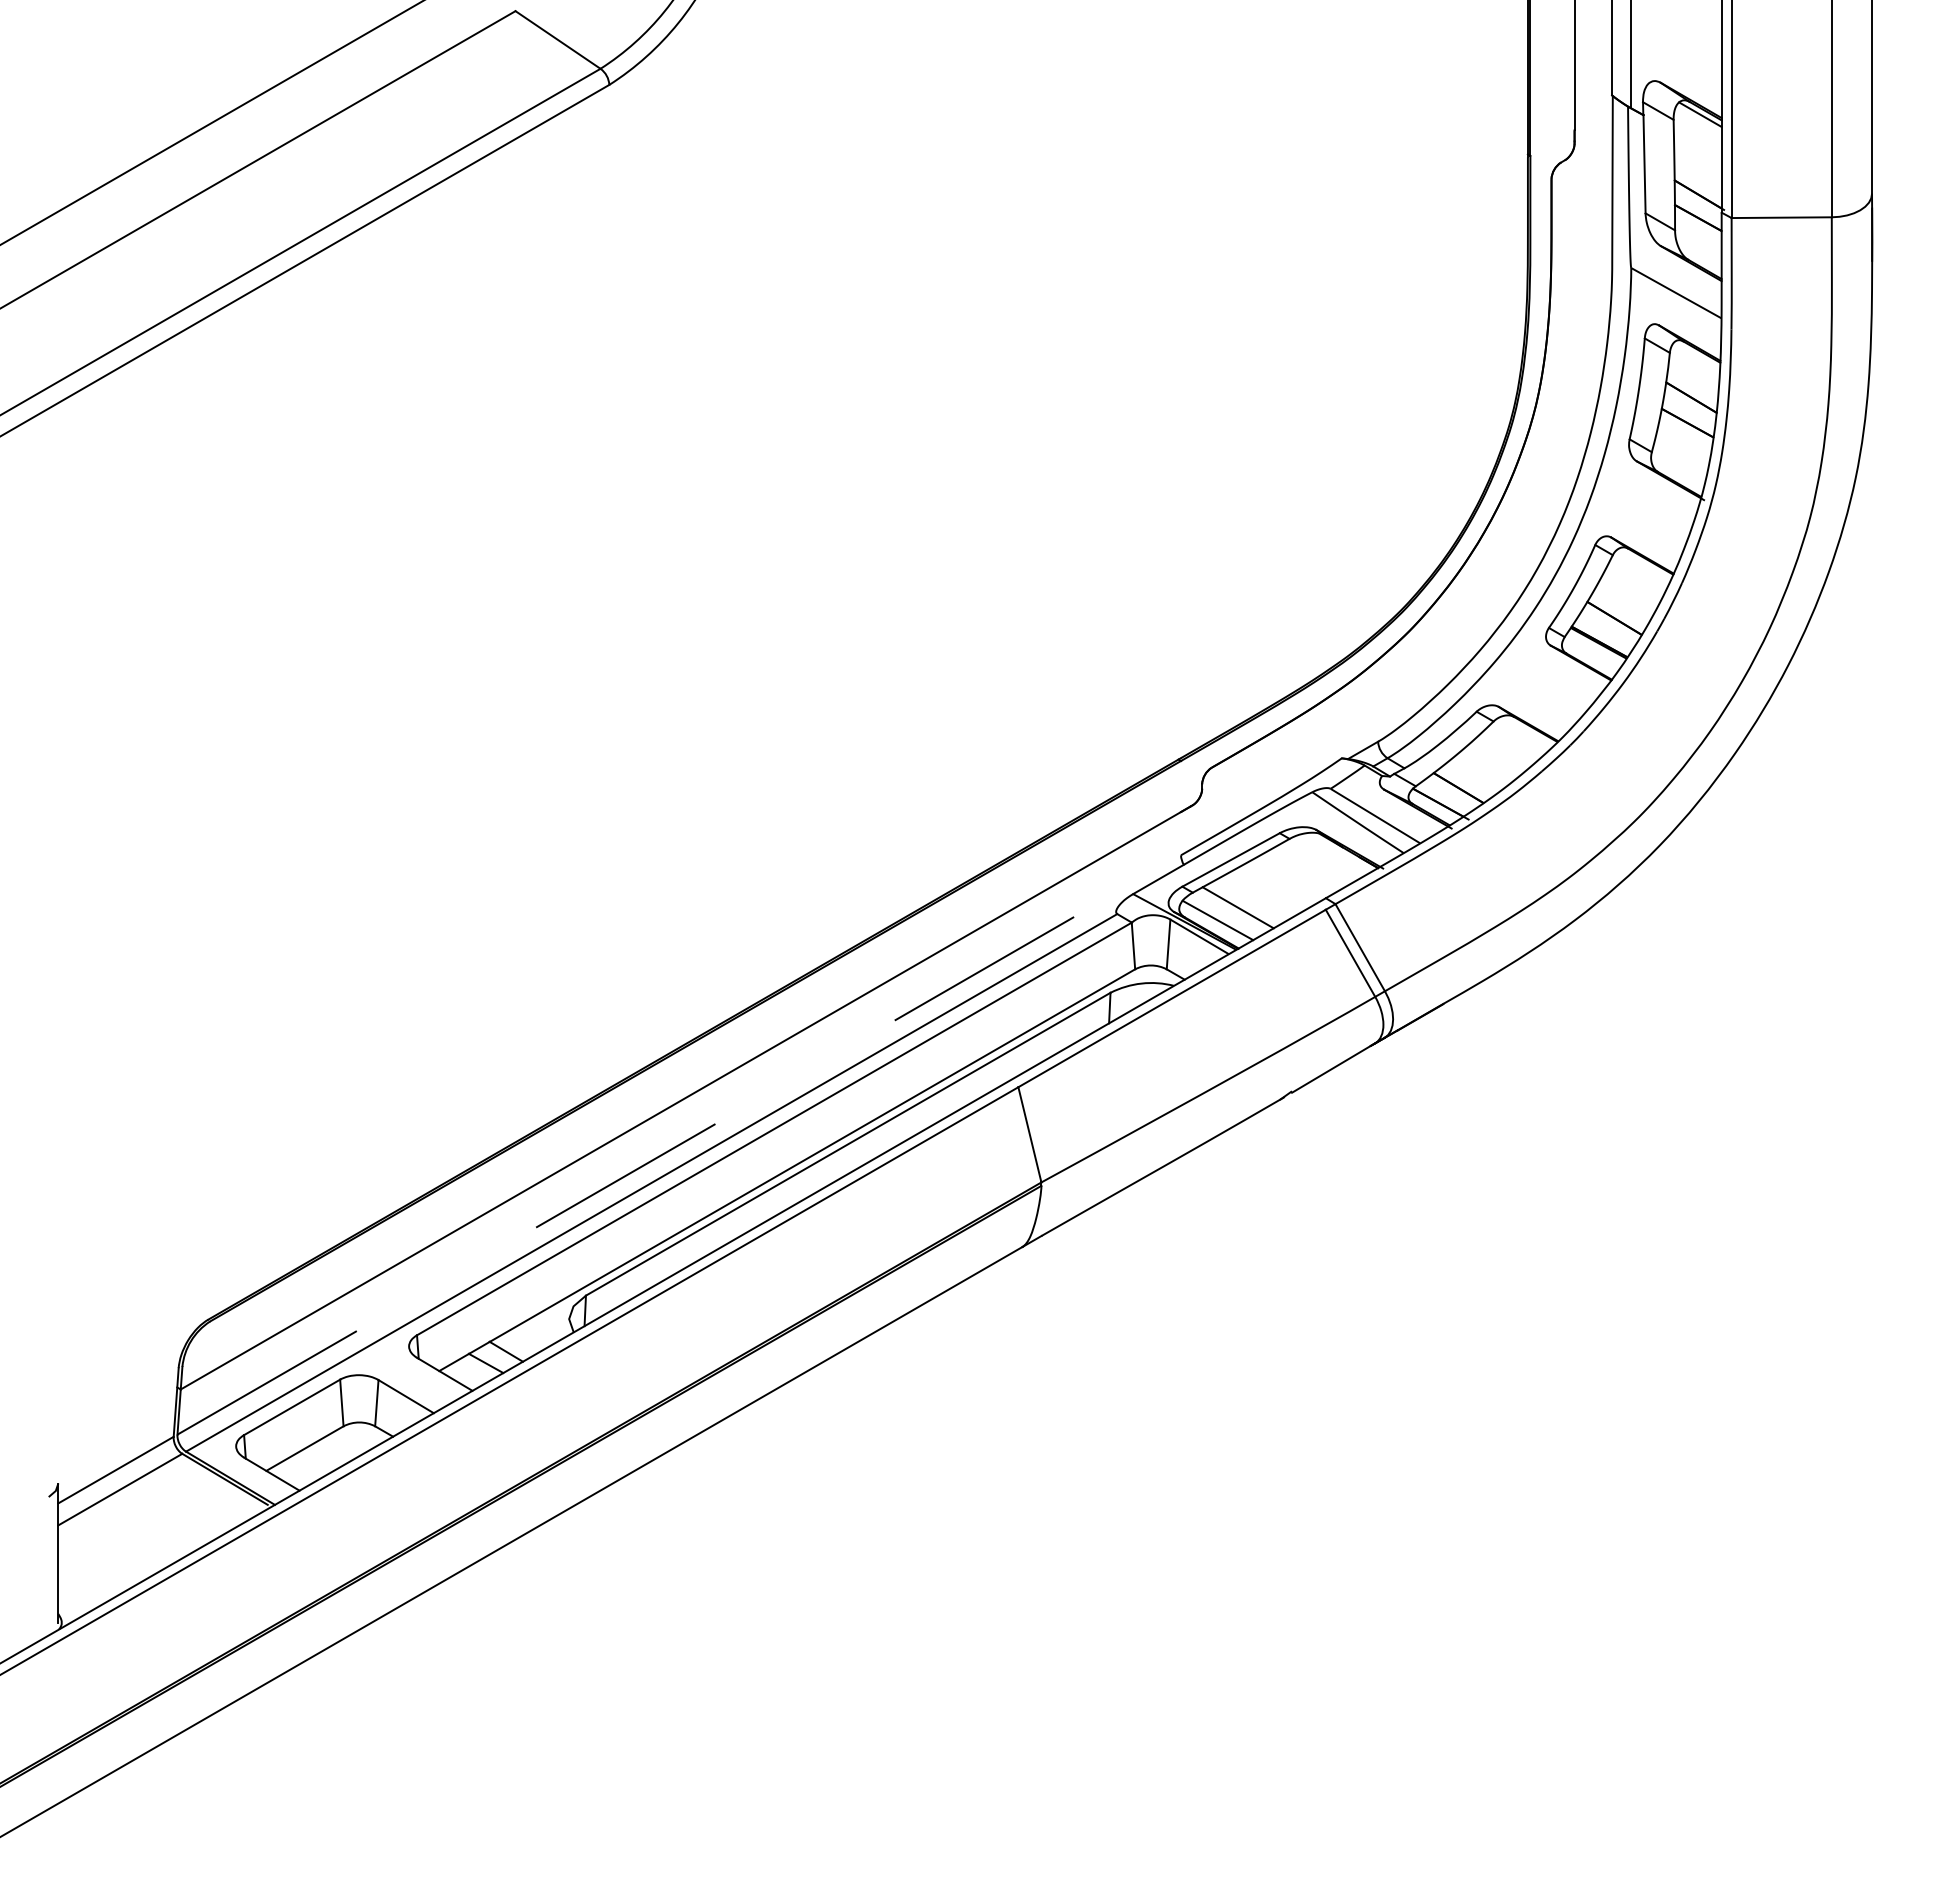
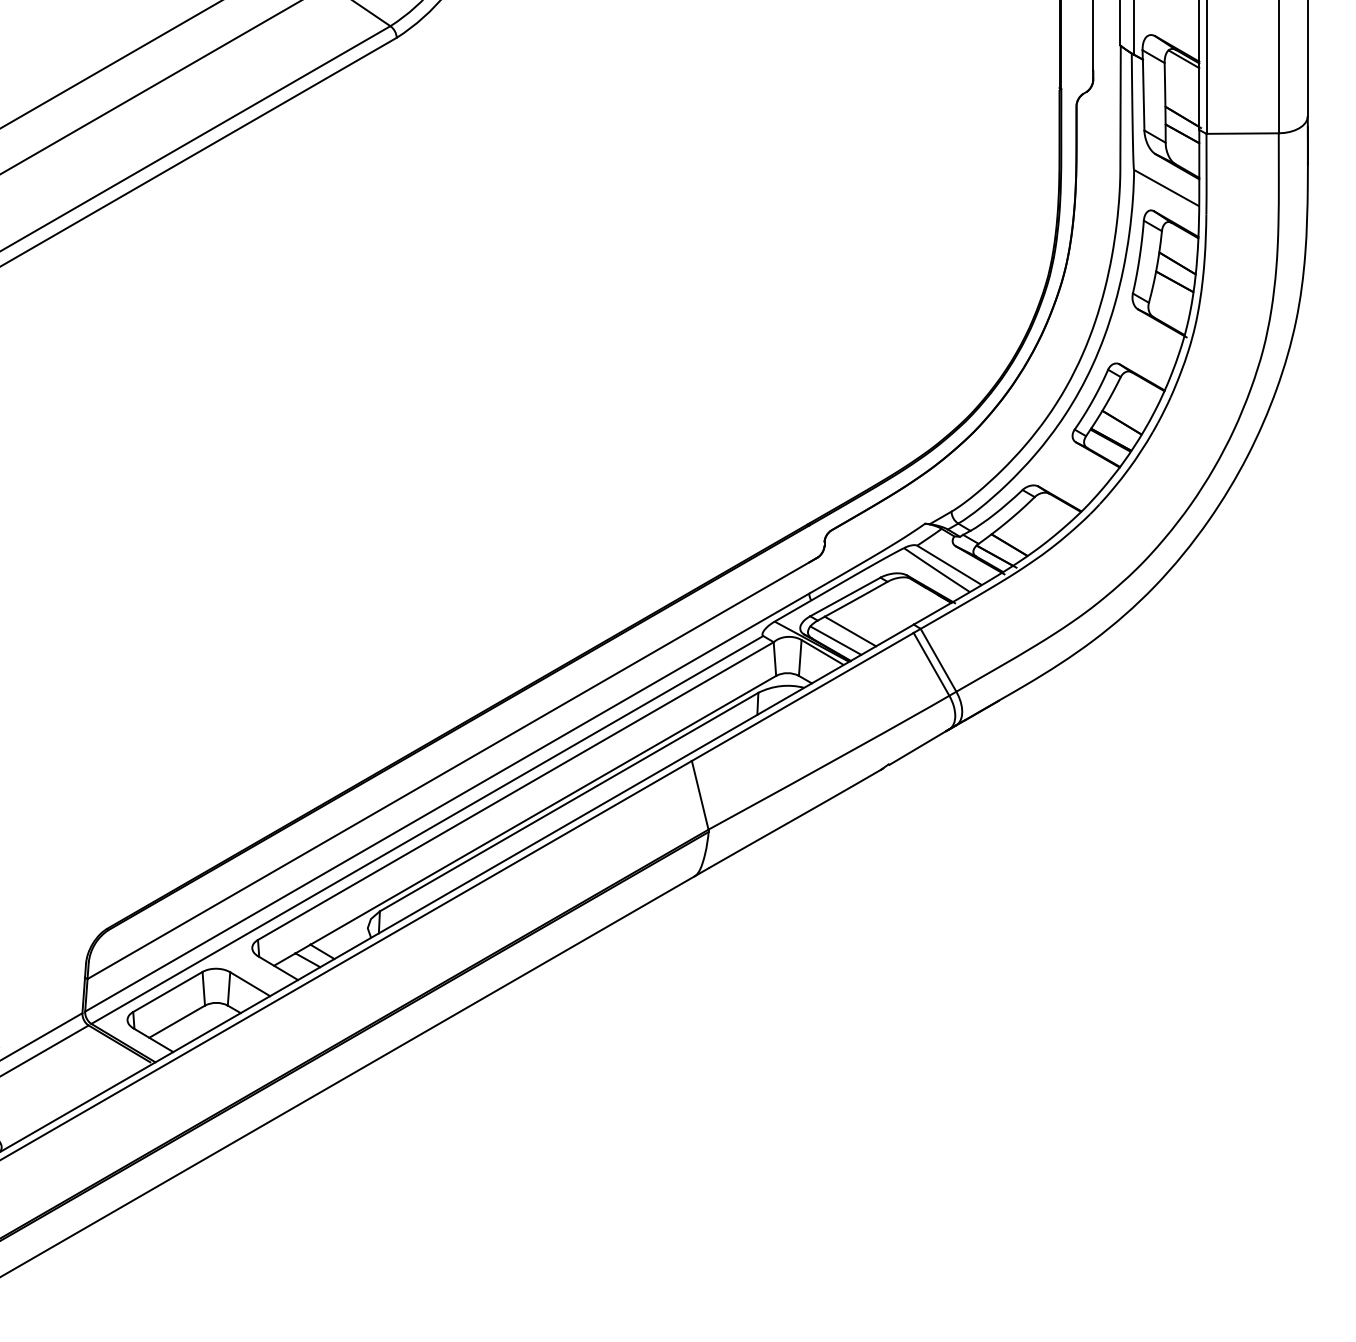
line: (679, 1144) -> (447, 802), dashed -> solid

